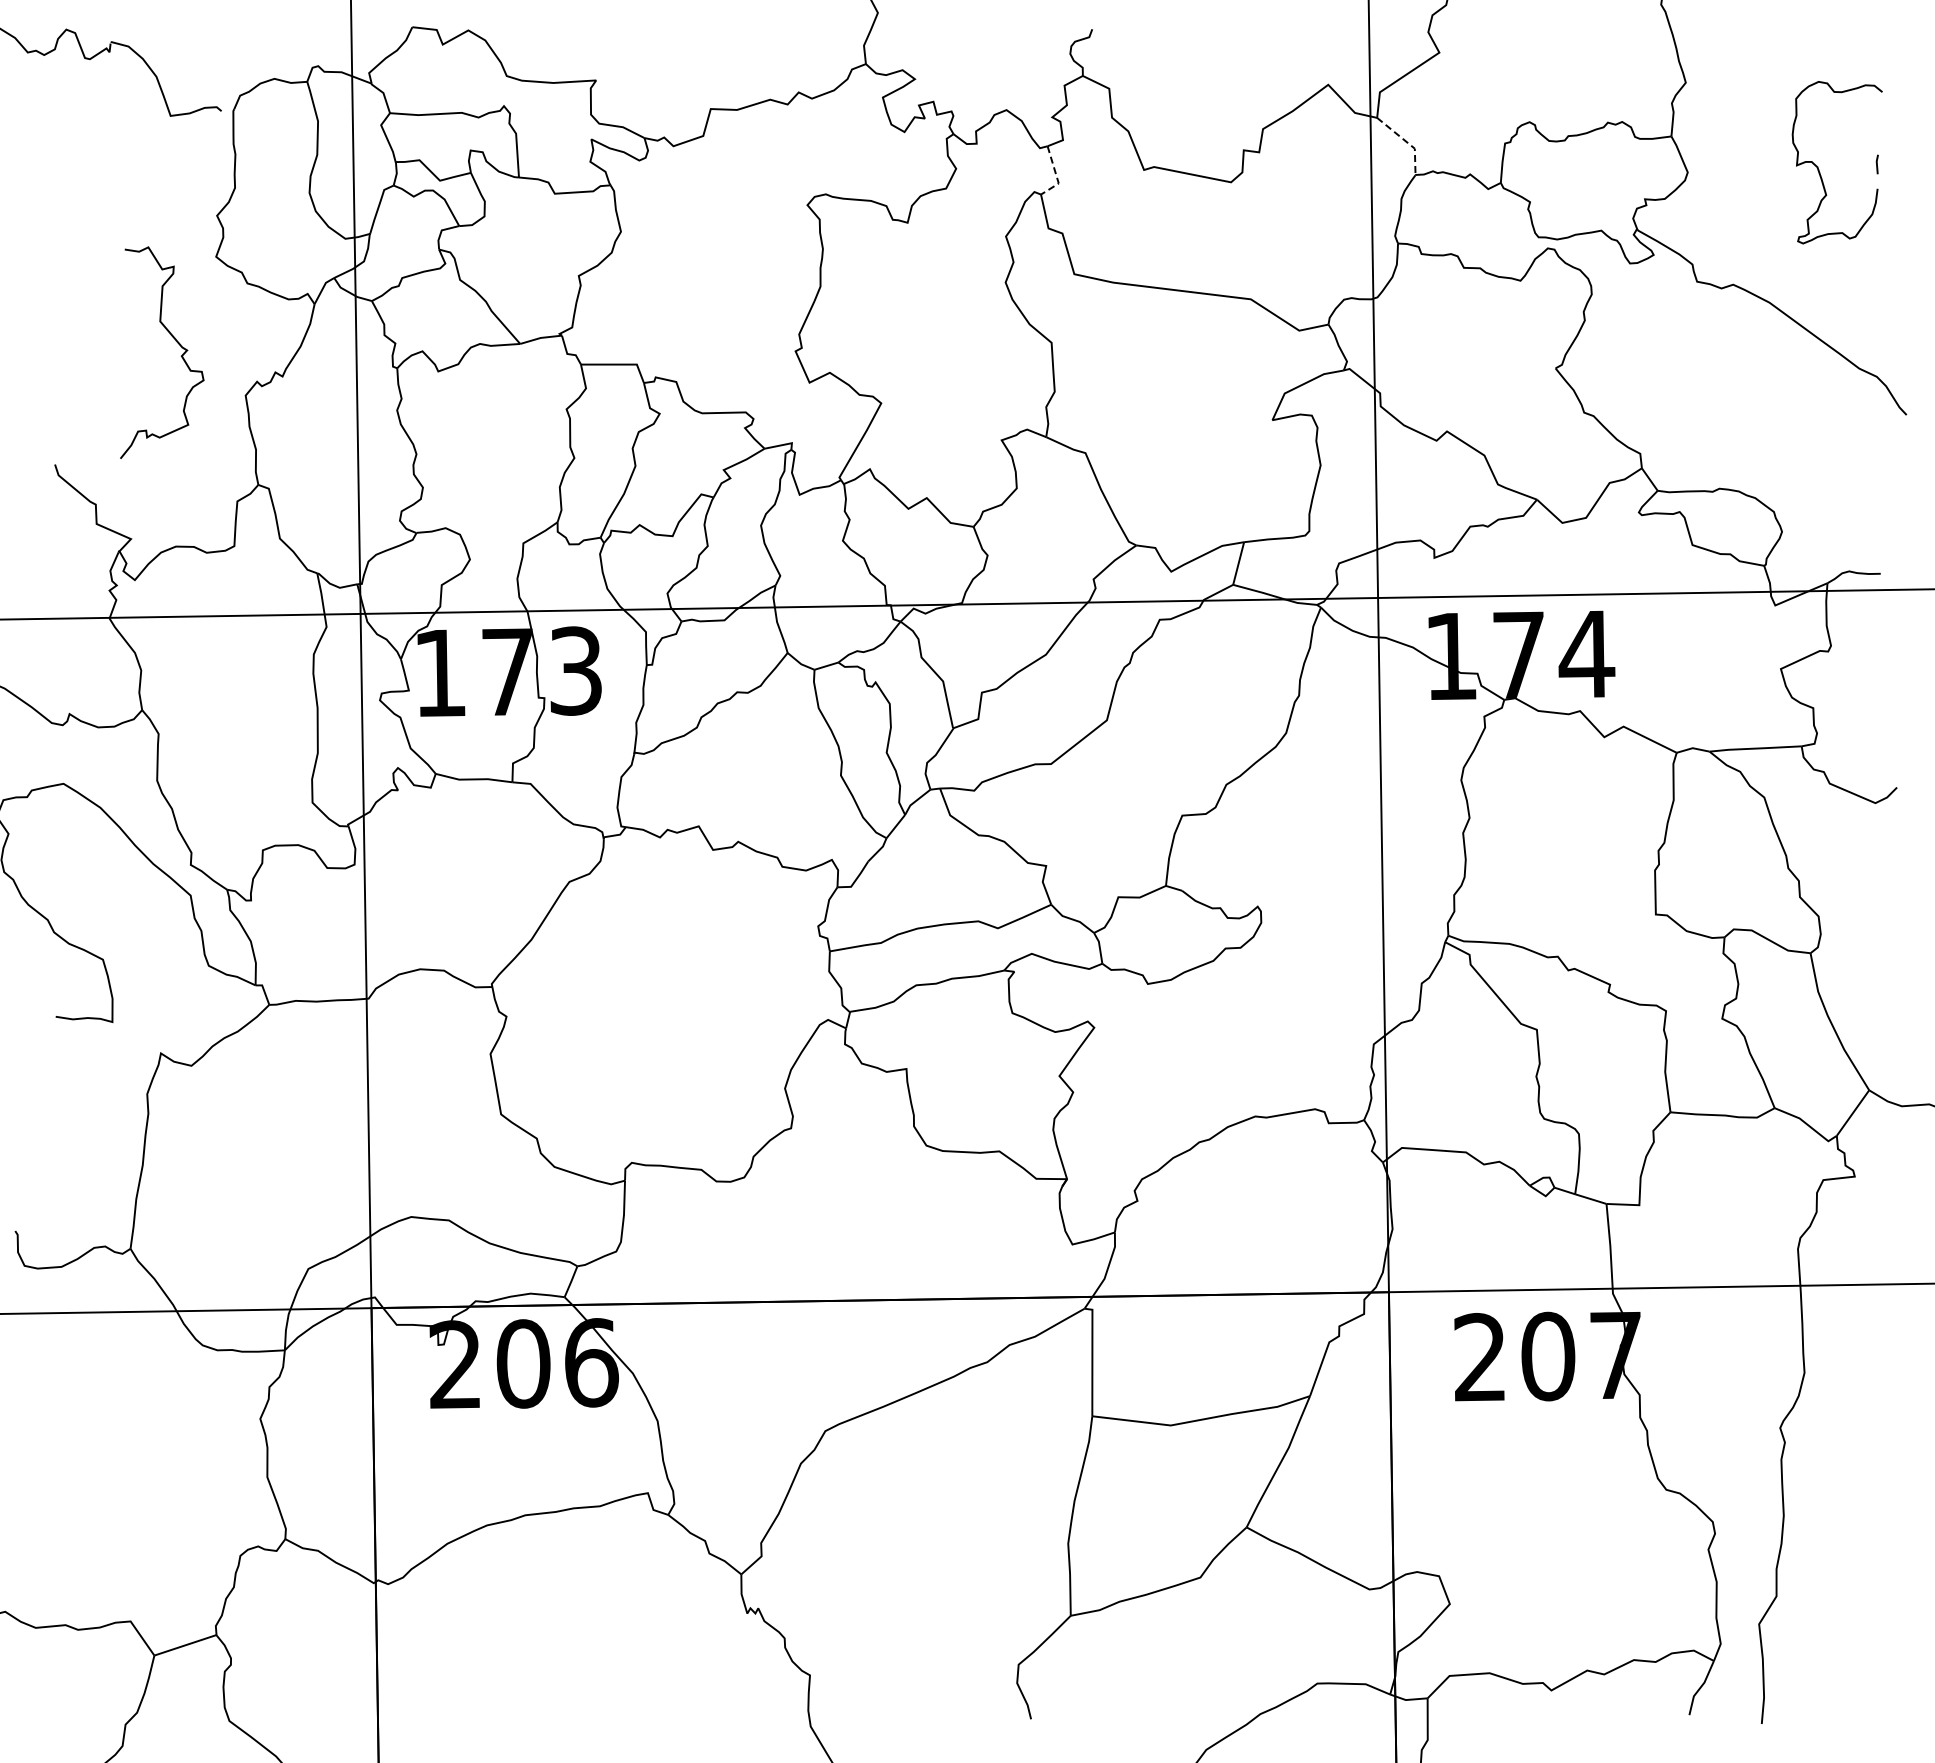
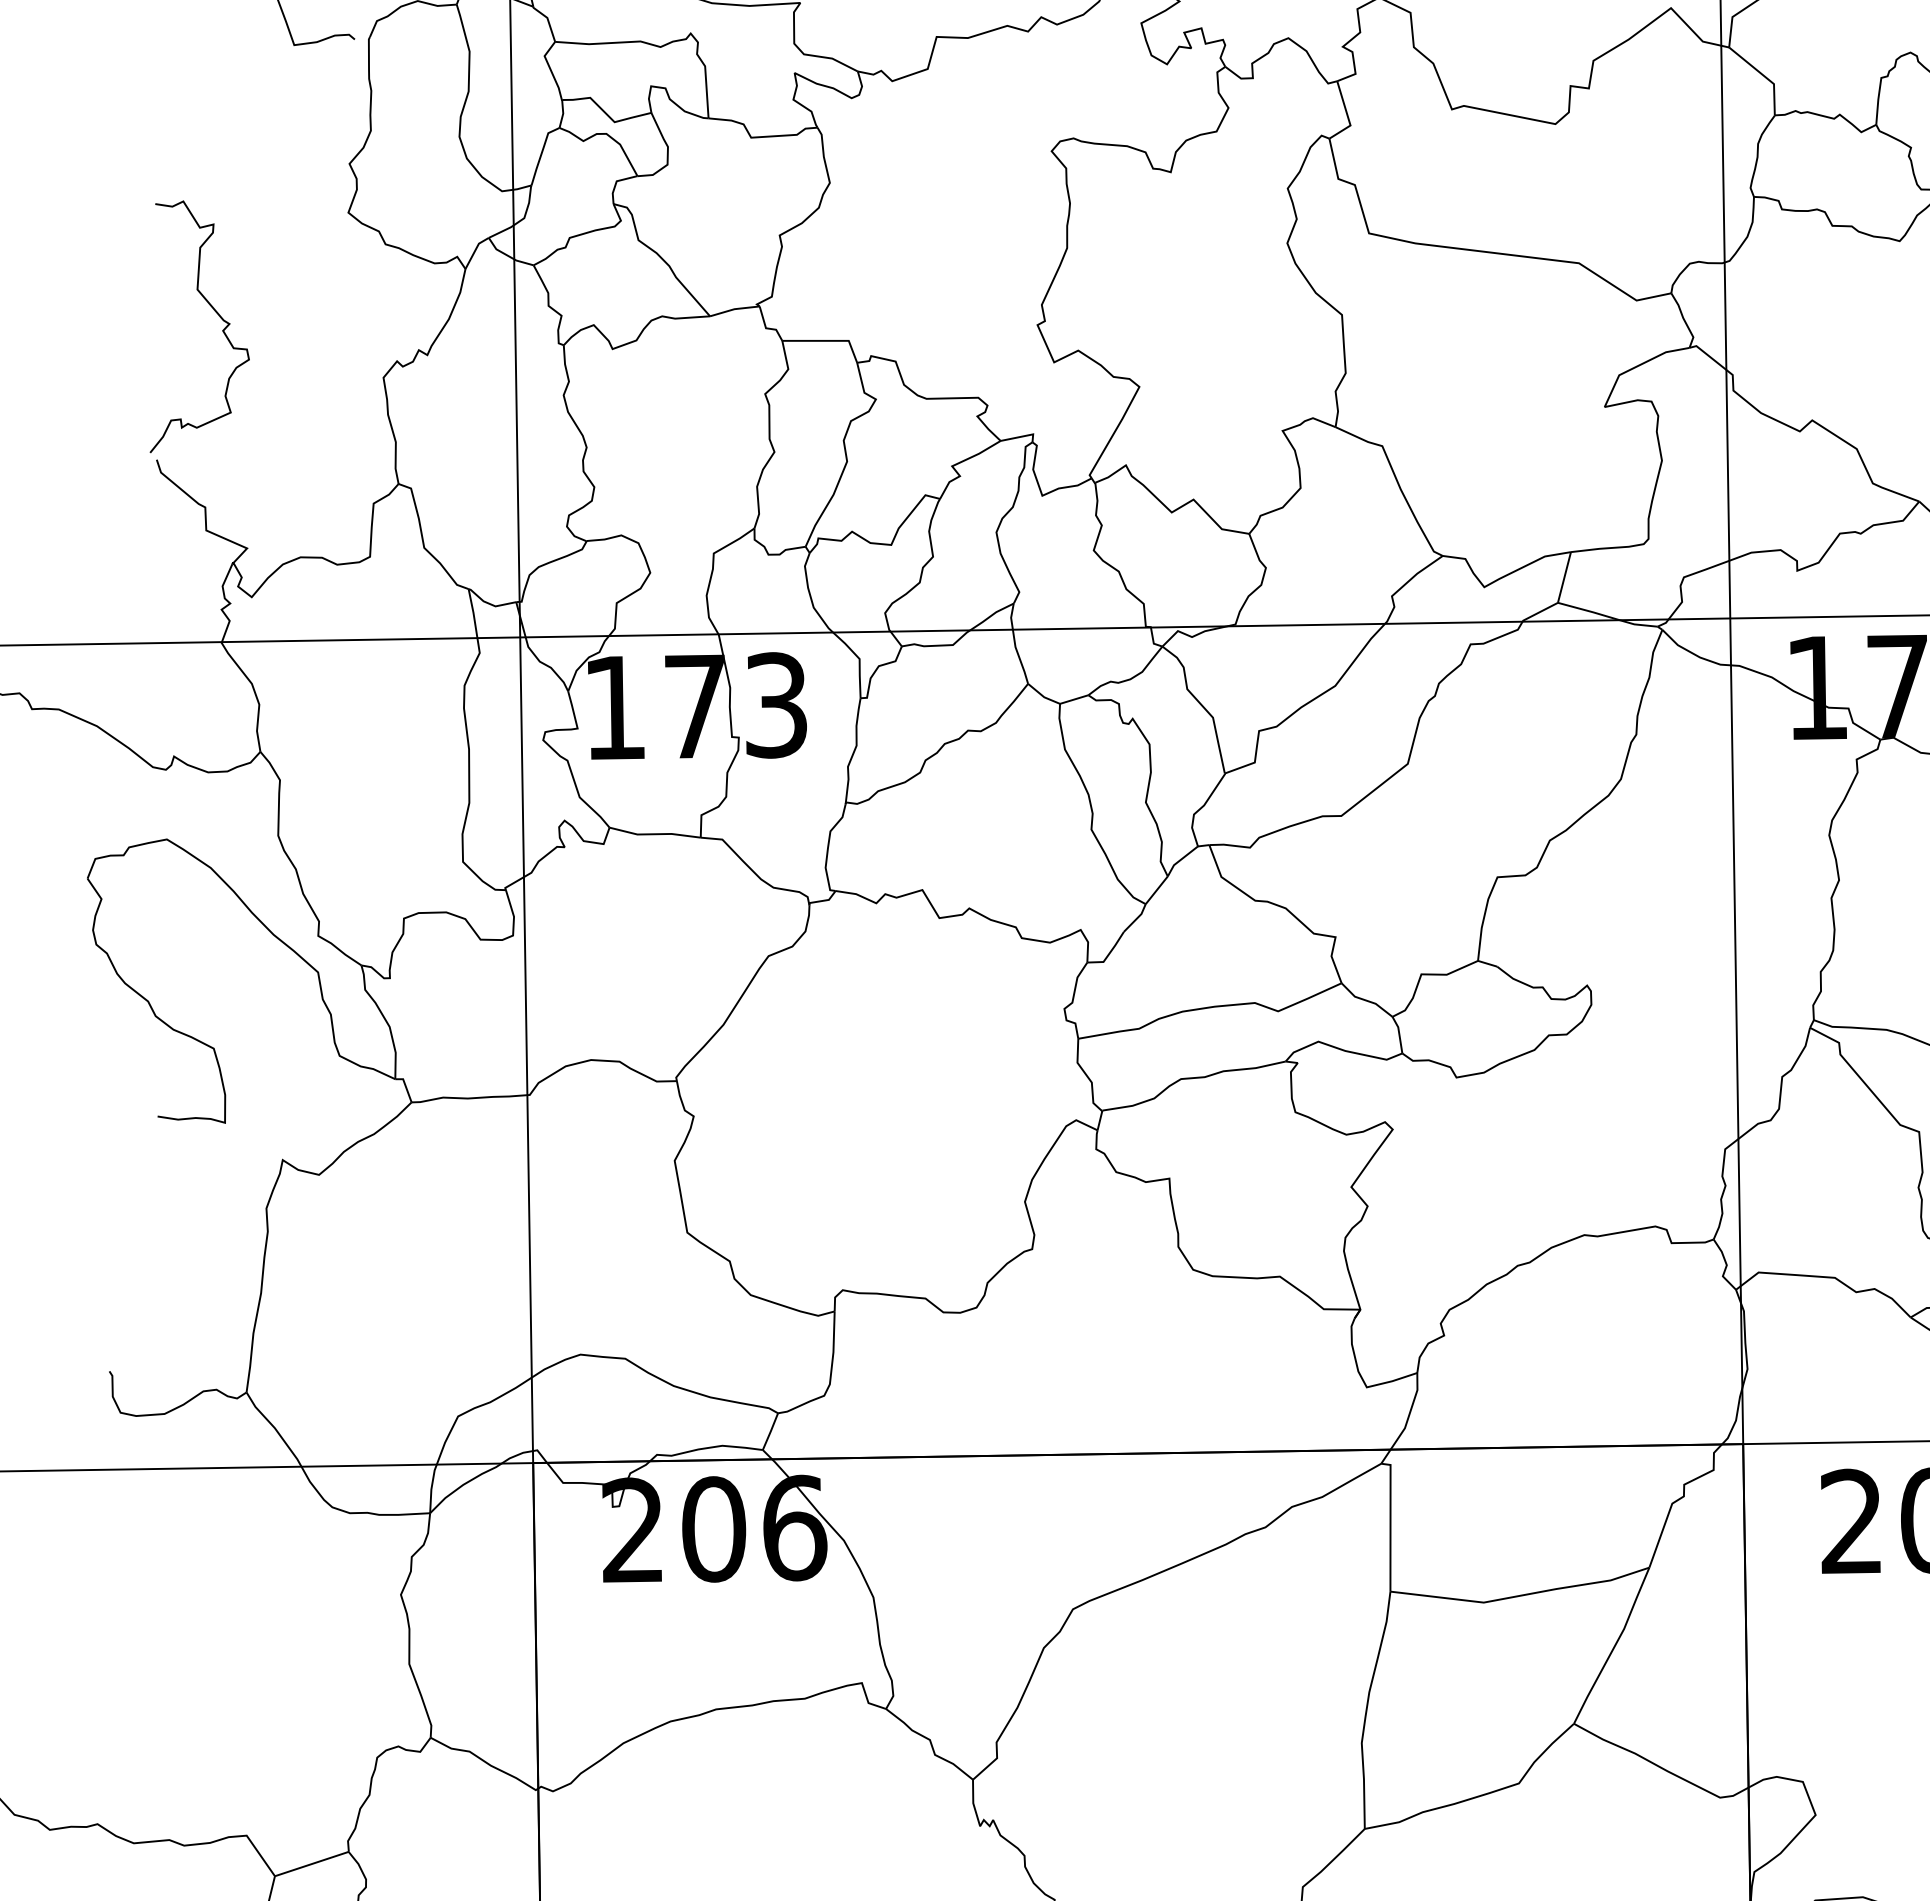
line: (1407, 142) -> (1765, 76), dashed -> solid
line: (1056, 175) -> (1347, 115), dashed -> solid
curve: (176, 342) -> (216, 314), moved

